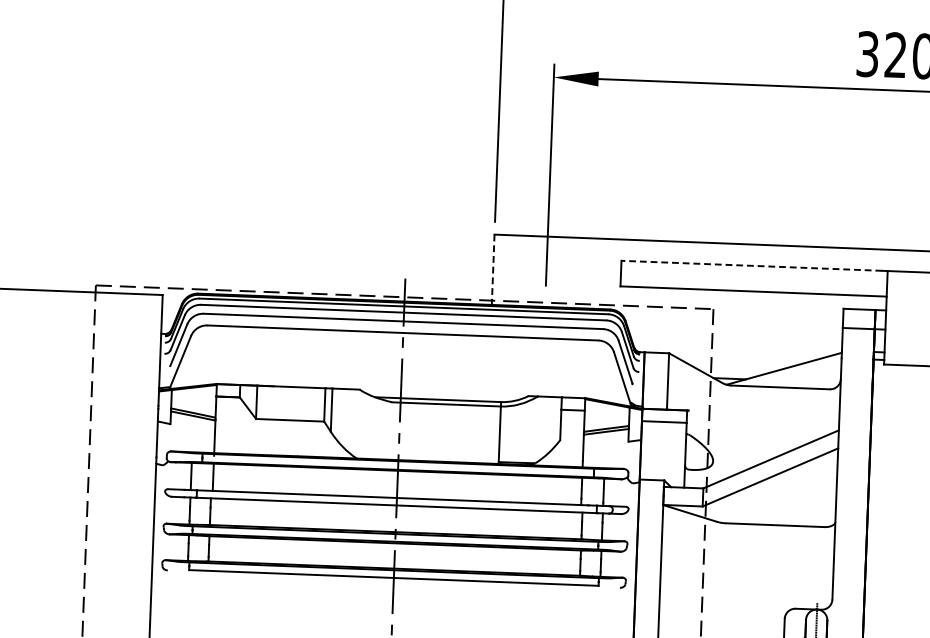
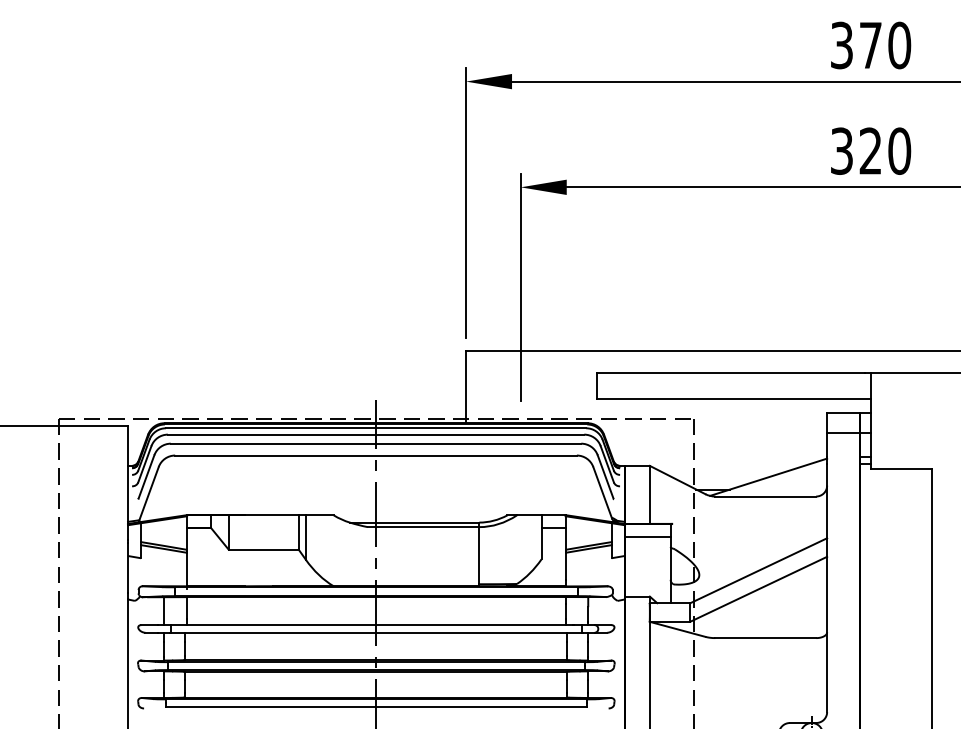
line: (752, 265) -> (731, 372), dashed -> solid
line: (493, 270) -> (466, 387), dashed -> solid

